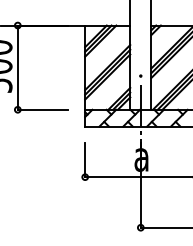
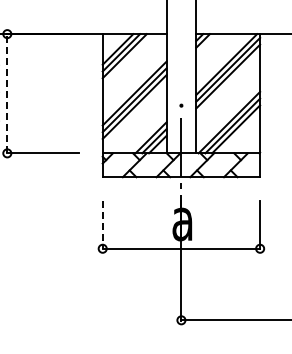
line: (17, 67) -> (7, 93), solid -> dashed
line: (85, 160) -> (102, 225), solid -> dashed

